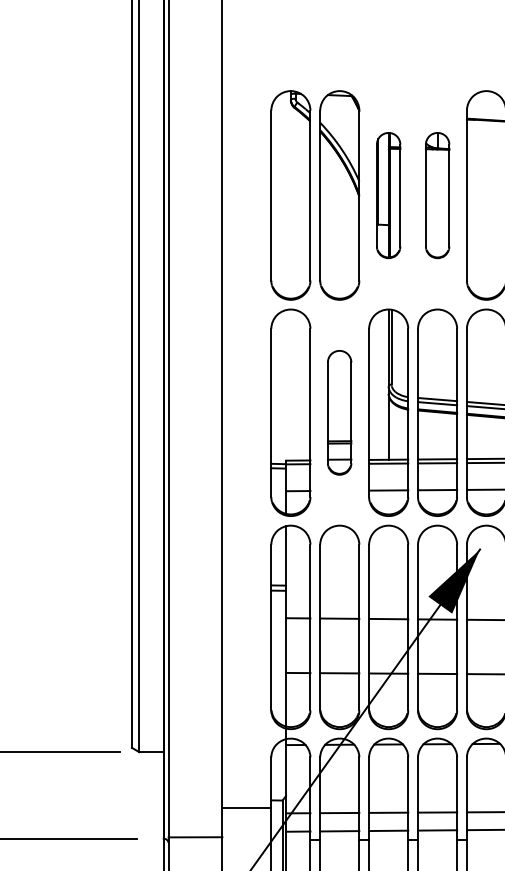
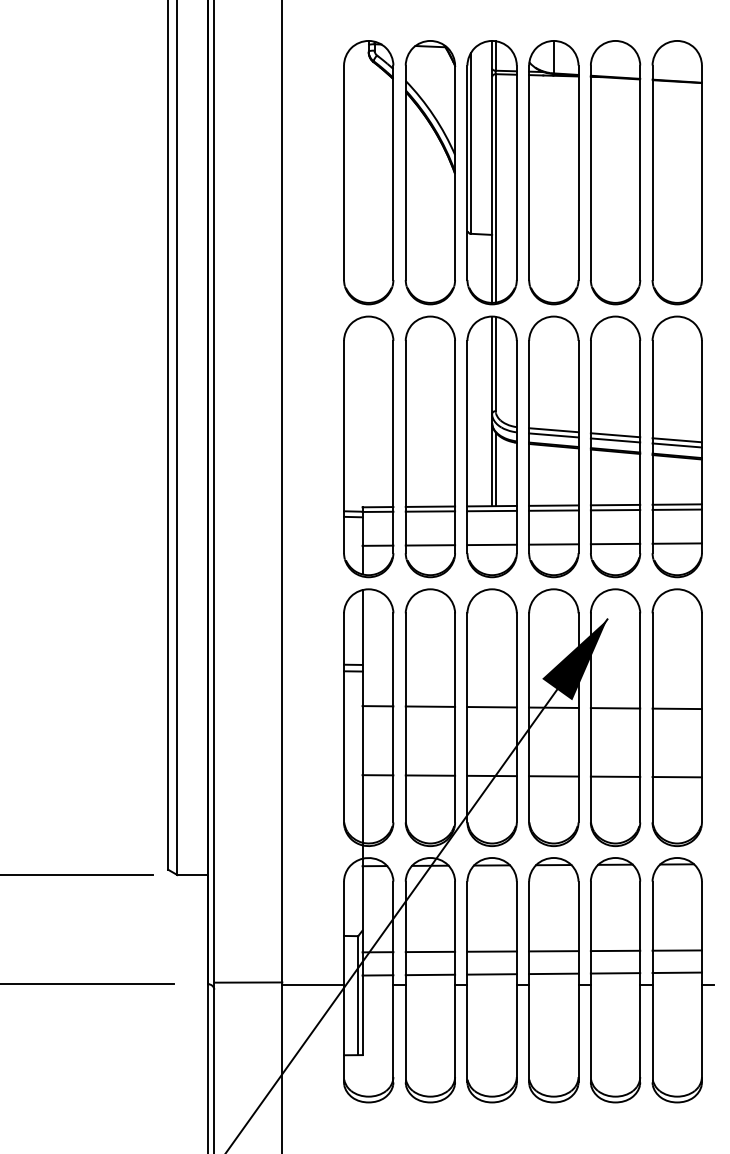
part: (388, 195) -> (491, 172), size x1.67
part: (437, 195) -> (553, 172), size x1.67
part: (339, 412) -> (429, 446), size x1.67
line: (391, 430) -> (495, 469), added
line: (247, 807) -> (313, 985), moved

